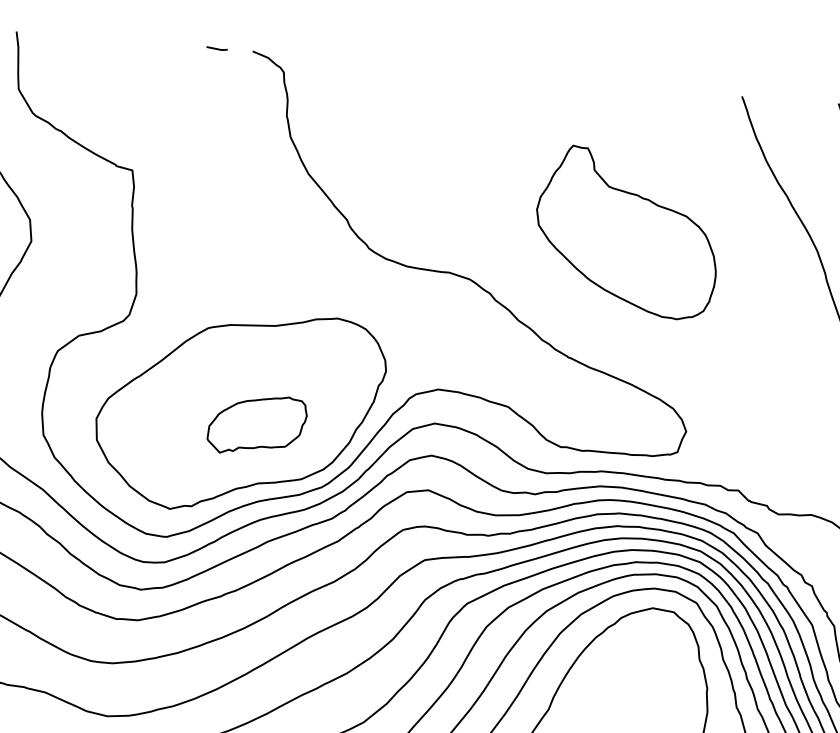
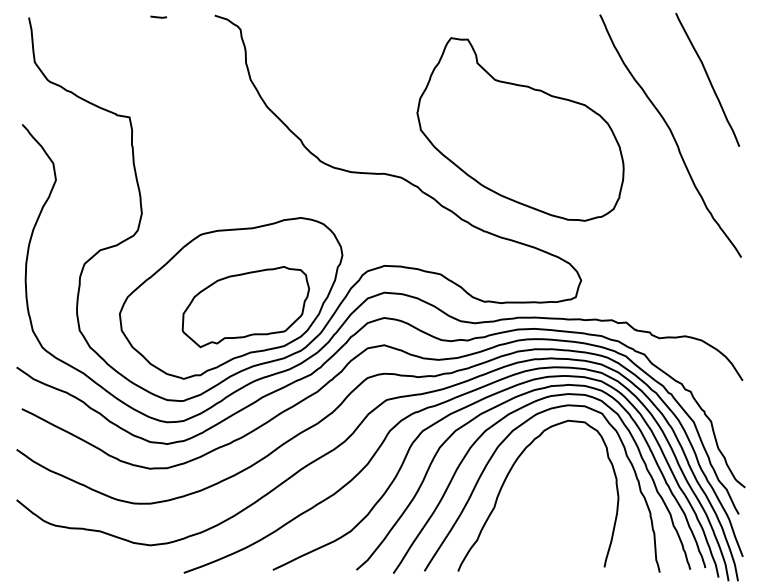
line: (216, 47) -> (158, 16), moved
part: (627, 232) -> (520, 129), size x1.43
part: (256, 425) -> (245, 307), size x1.67

